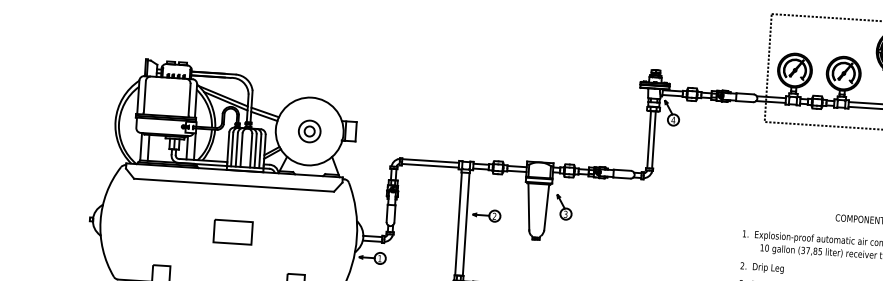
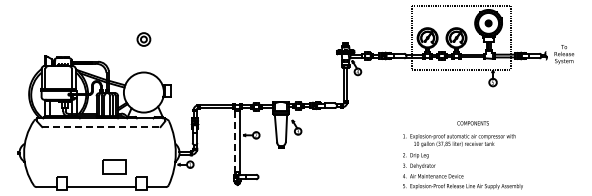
part: (308, 131) -> (143, 39), moved
line: (234, 185) -> (101, 127), solid -> dashed
line: (459, 224) -> (235, 141), solid -> dashed
part: (232, 231) -> (114, 166), moved

